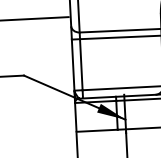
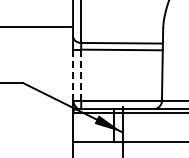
line: (81, 64) -> (81, 75), solid -> dashed
line: (73, 65) -> (73, 75), solid -> dashed

